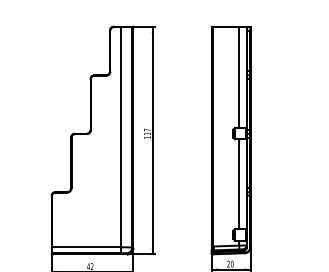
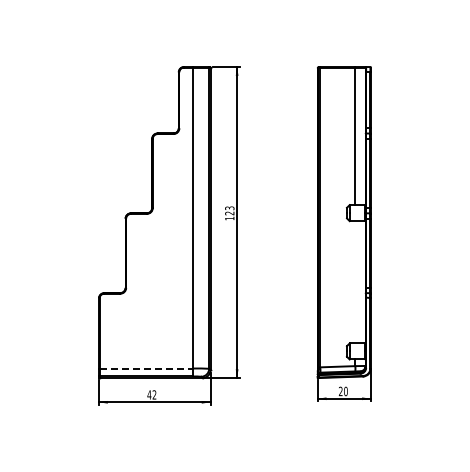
text: (147, 131) -> (229, 210), 117 -> 123
line: (239, 184) -> (355, 282), removed
line: (86, 247) -> (146, 368), solid -> dashed

